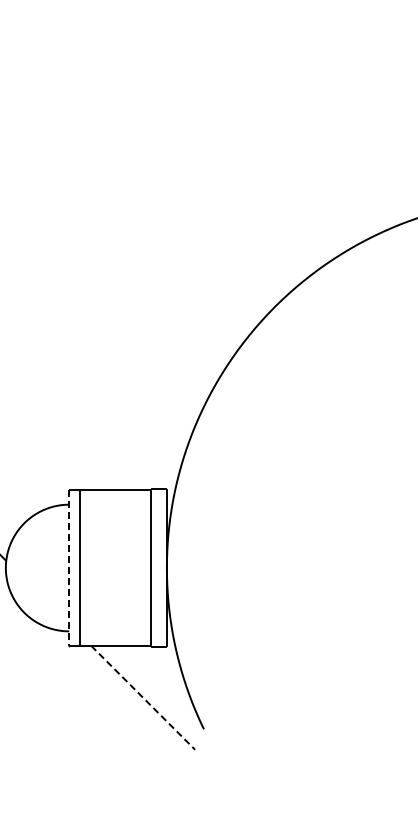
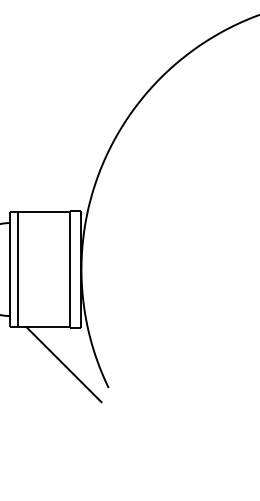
line: (69, 568) -> (10, 269), dashed -> solid
line: (143, 698) -> (64, 365), dashed -> solid

